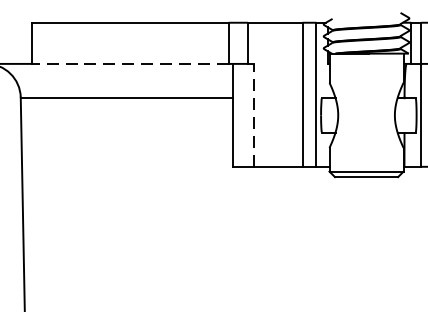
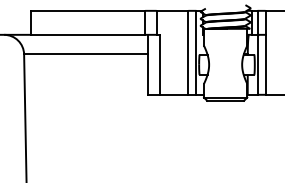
line: (129, 63) -> (87, 34), dashed -> solid
line: (254, 114) -> (160, 64), dashed -> solid

